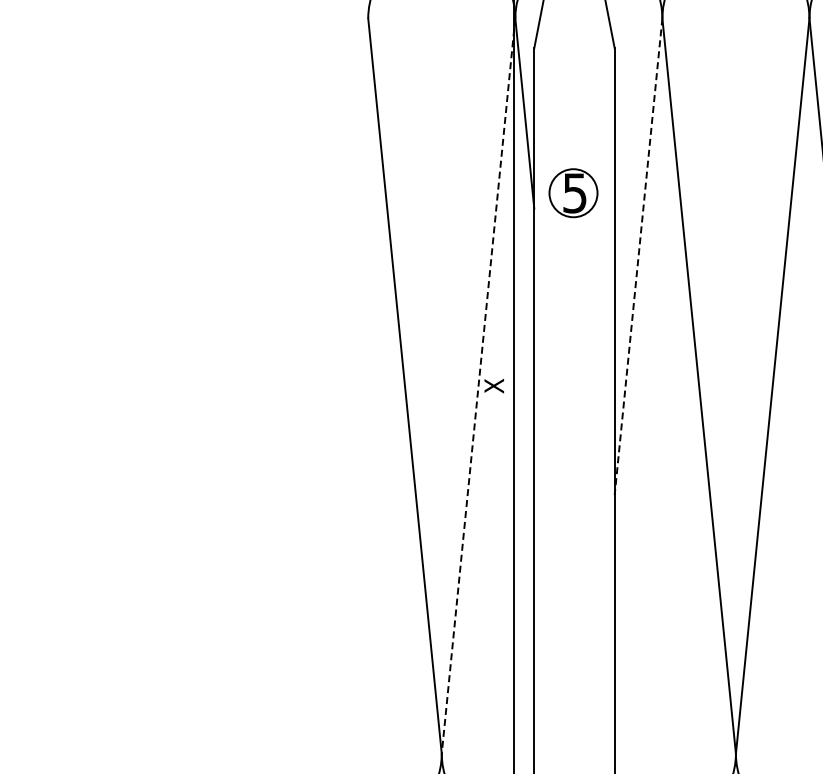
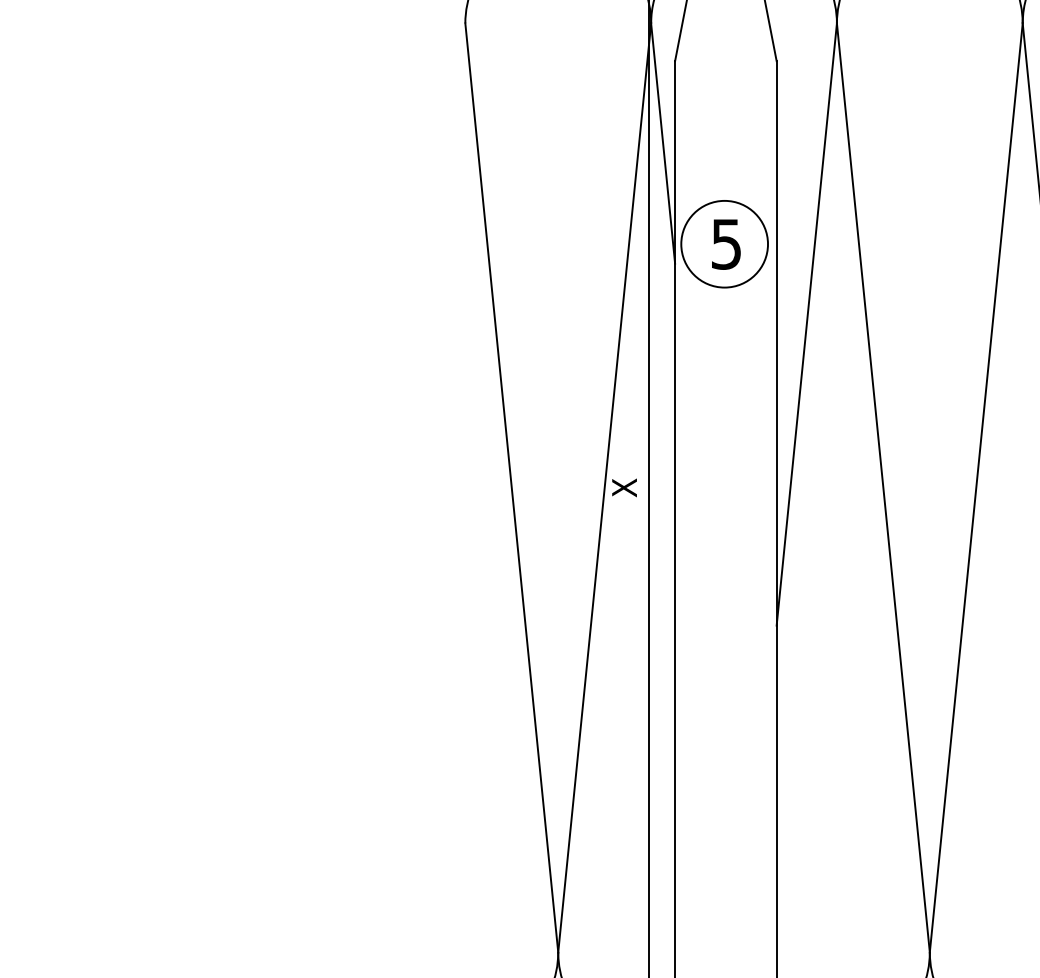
circle: (573, 192) -> (724, 243), size x1.43
line: (638, 256) -> (806, 324), dashed -> solid
line: (478, 386) -> (604, 488), dashed -> solid

